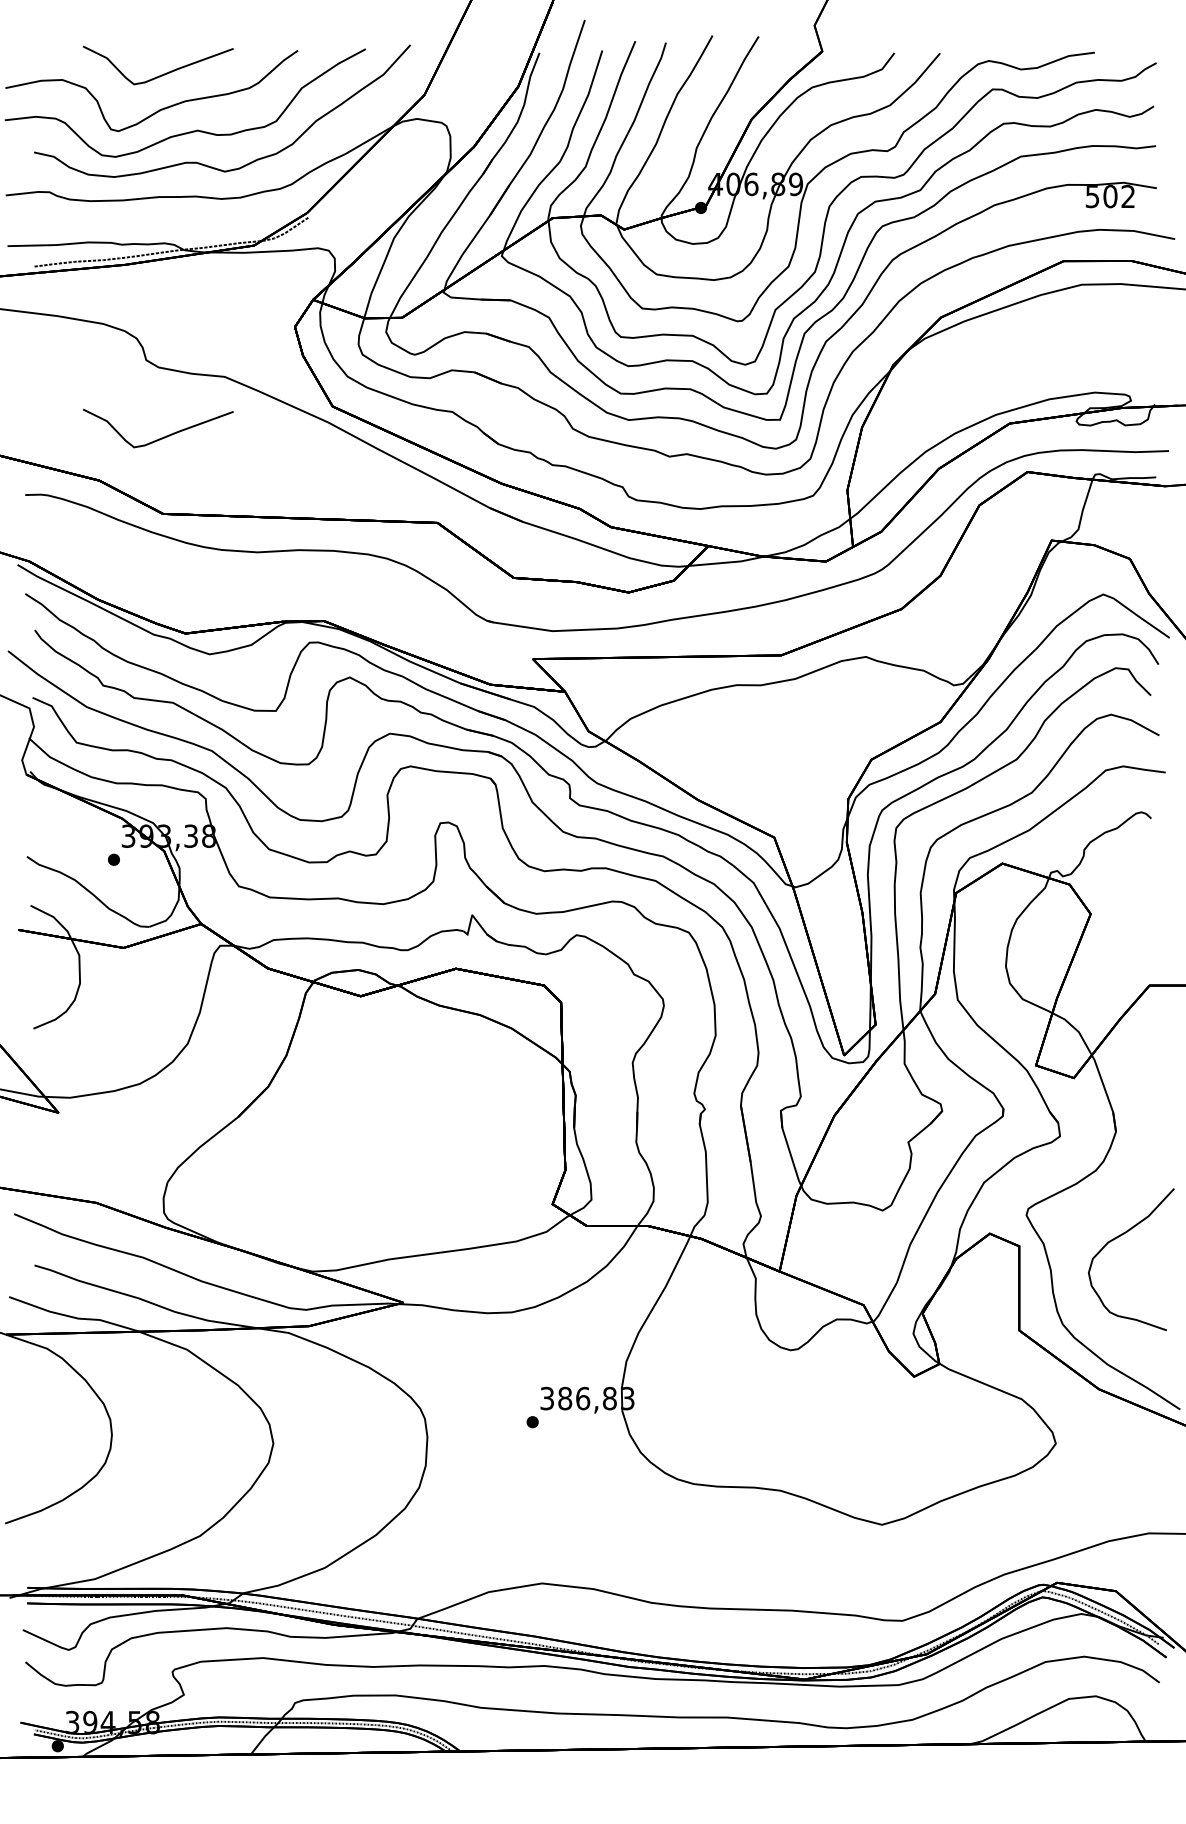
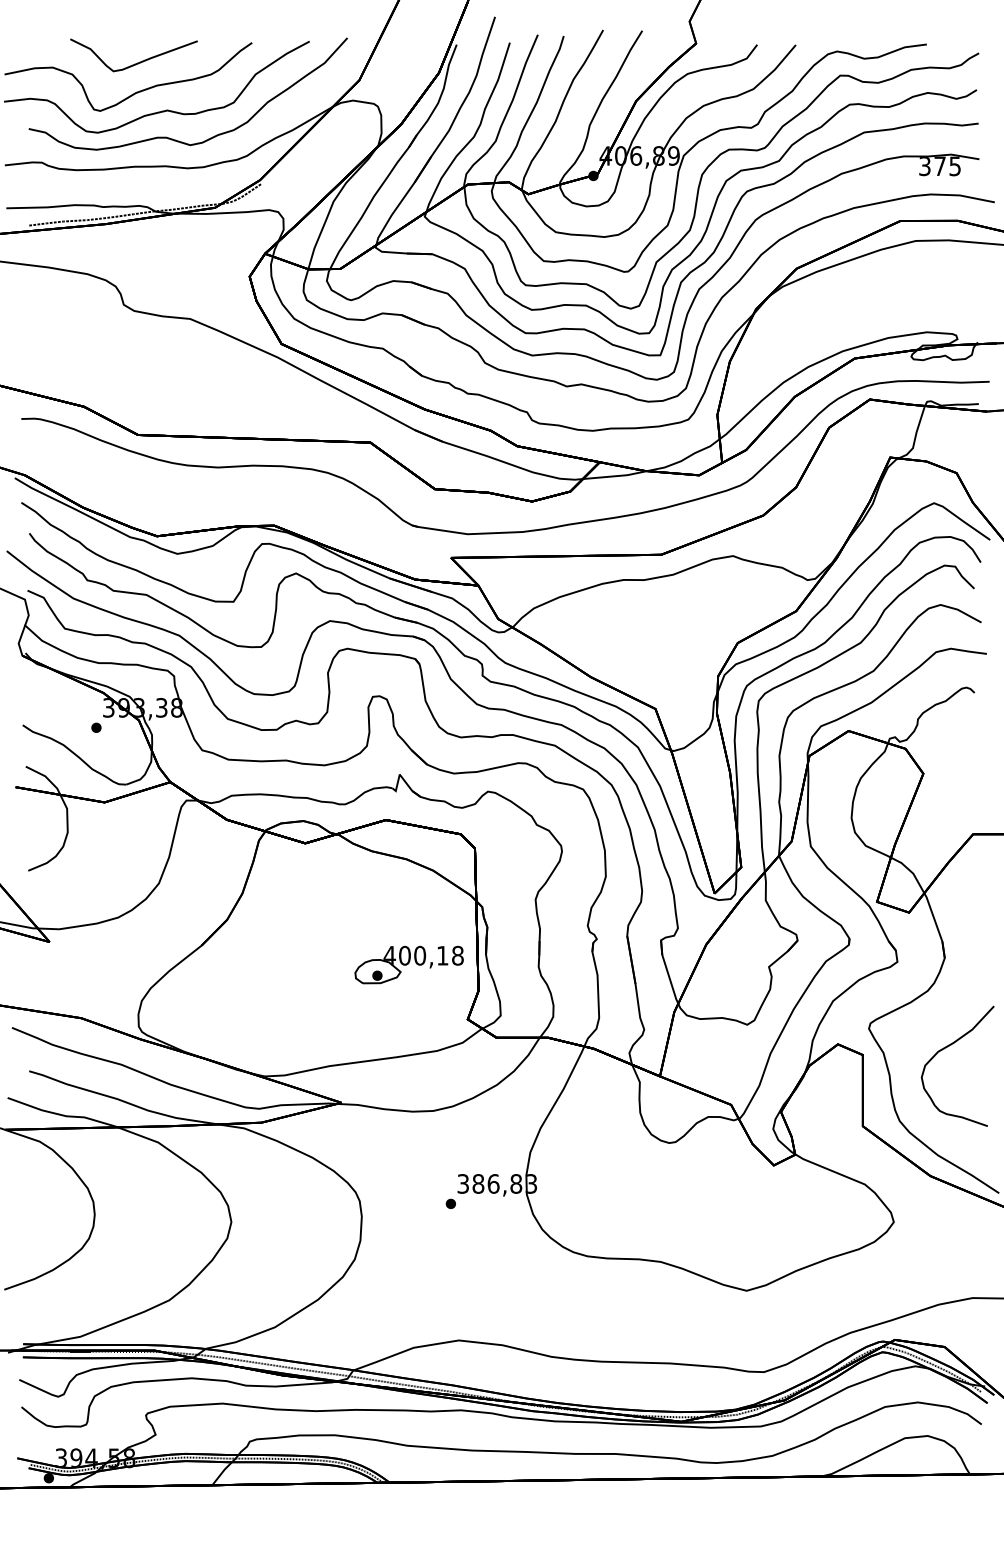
text: (1110, 196) -> (940, 166), 502 -> 375
part: (163, 436) -> (138, 369), removed
part: (483, 1139) -> (409, 964), added

